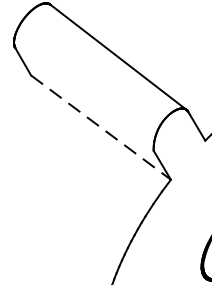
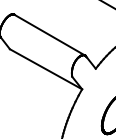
line: (101, 128) -> (46, 69), dashed -> solid

